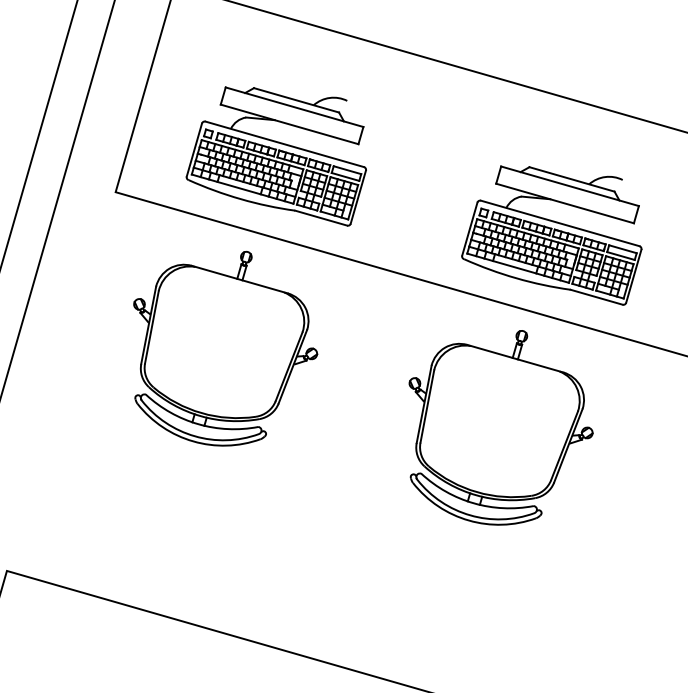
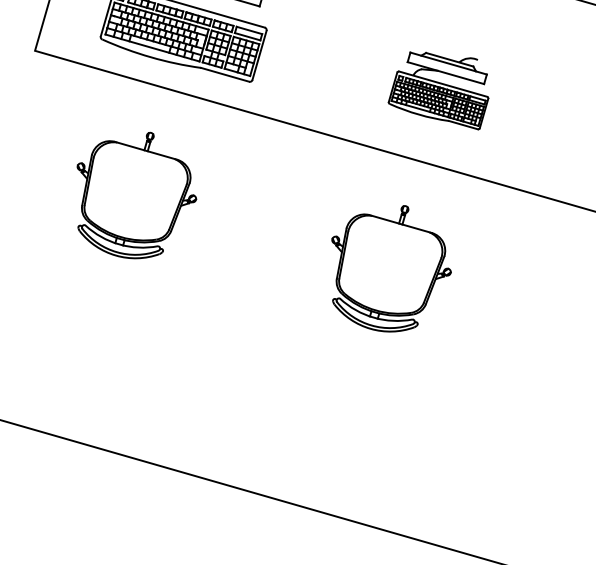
part: (551, 235) -> (438, 90), size x0.6
part: (225, 348) -> (136, 195), size x0.7
part: (500, 427) -> (391, 268), size x0.7

